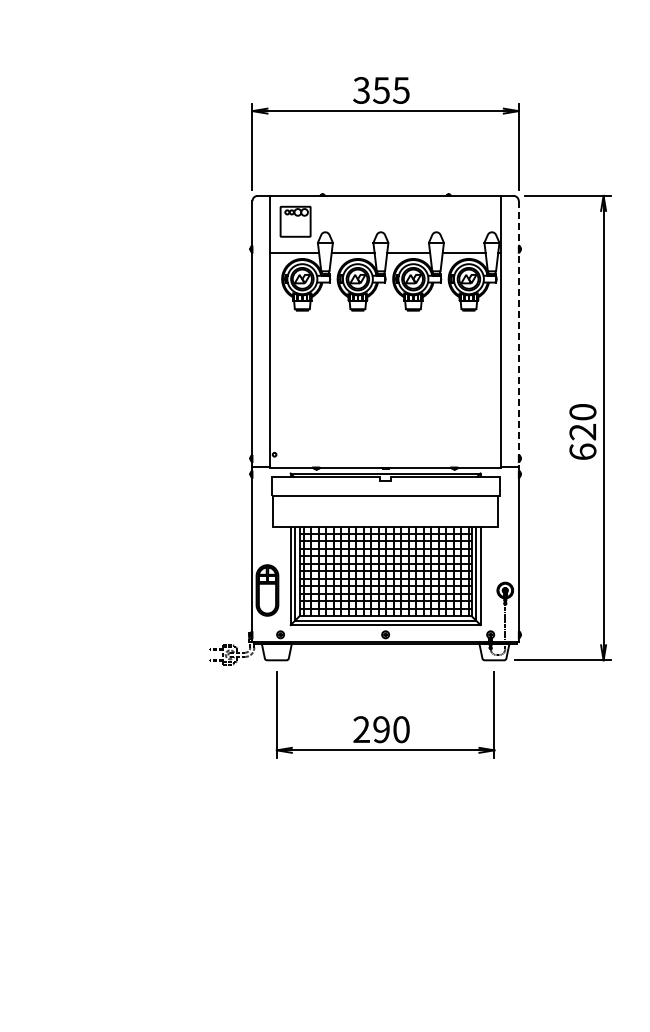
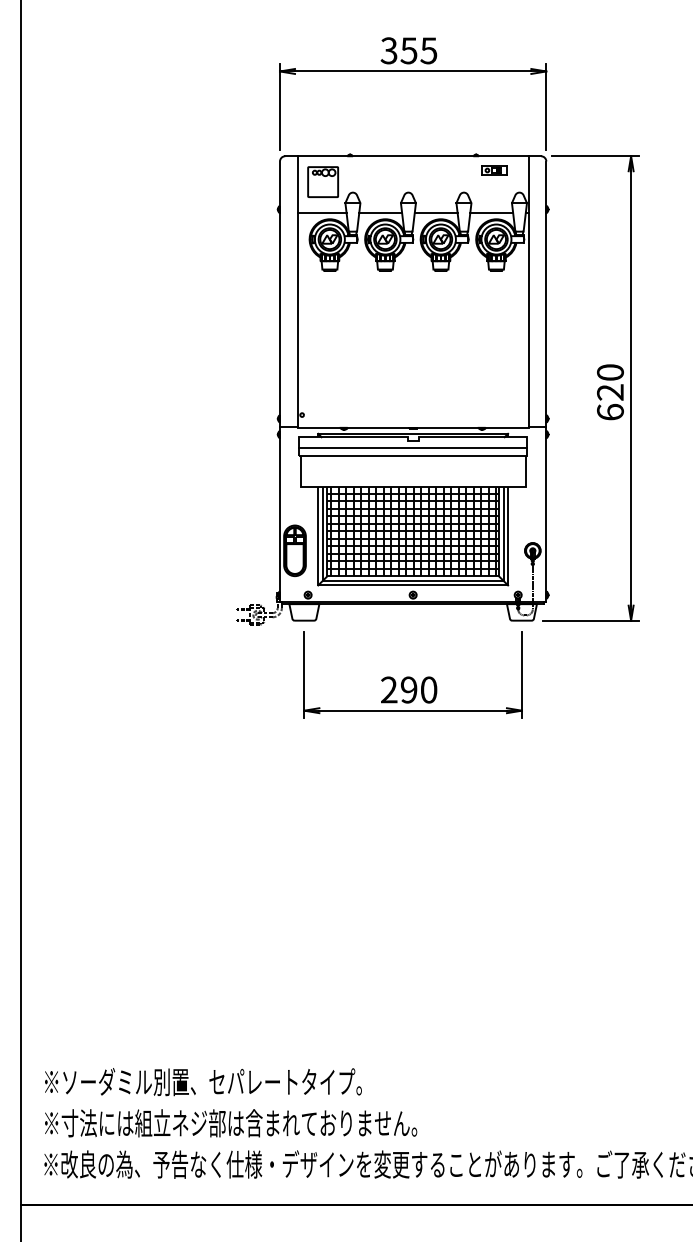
part: (466, 210) -> (494, 170), added
line: (518, 334) -> (546, 294), dashed -> solid
line: (385, 488) -> (413, 448), added

